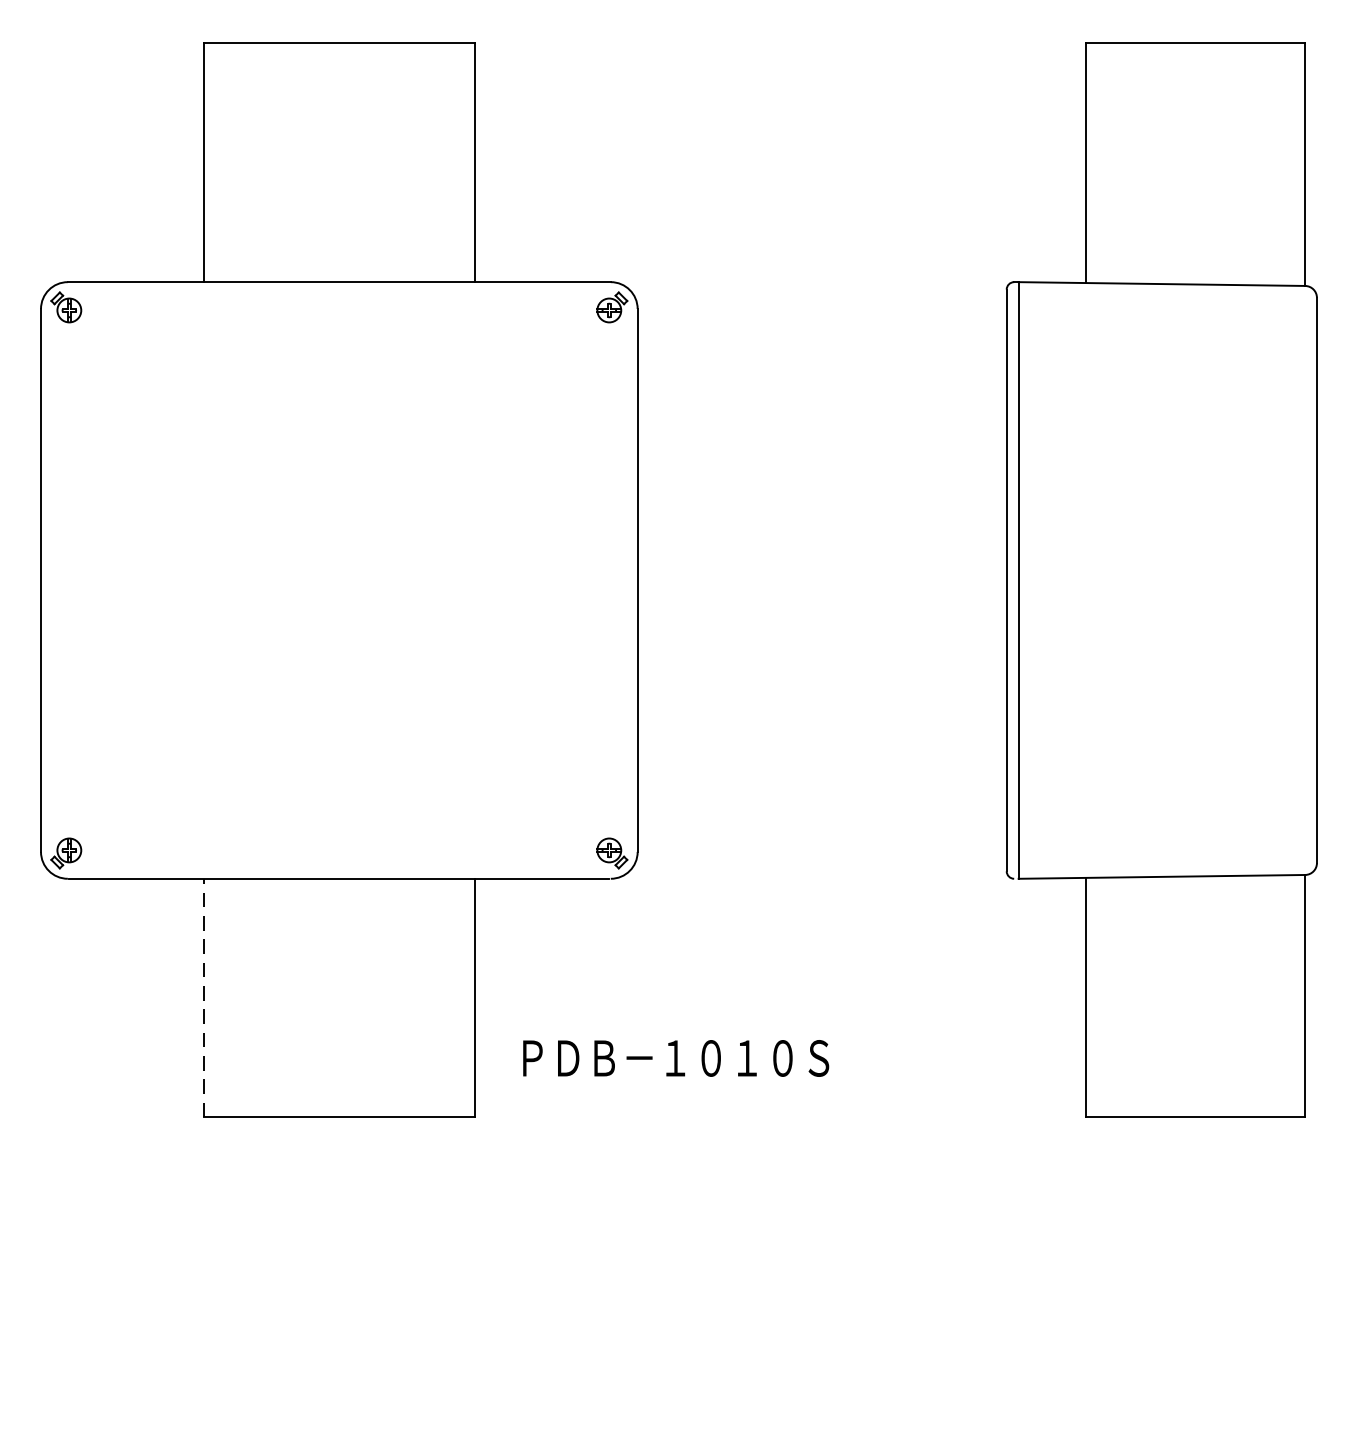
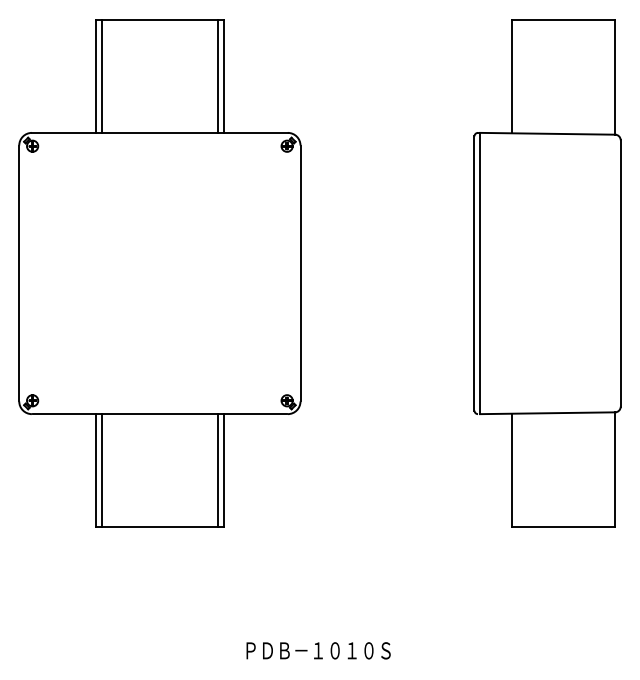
line: (215, 162) -> (101, 76), added
line: (463, 162) -> (218, 76), added
line: (202, 996) -> (95, 469), dashed -> solid
line: (215, 998) -> (101, 470), added
line: (463, 998) -> (218, 470), added
text: (675, 1057) -> (318, 650), moved

